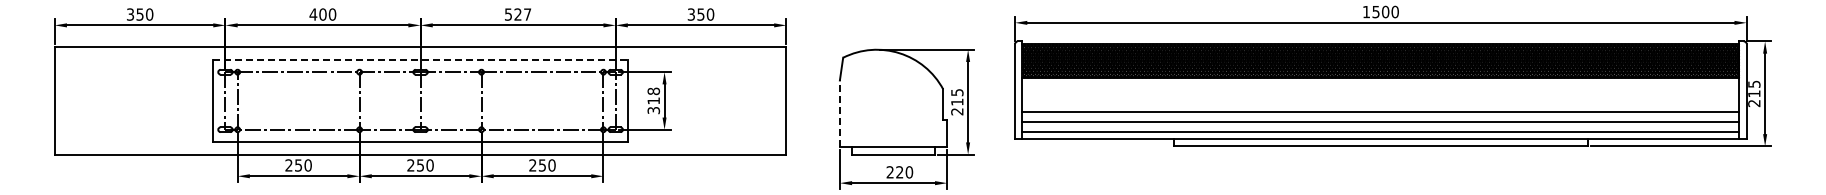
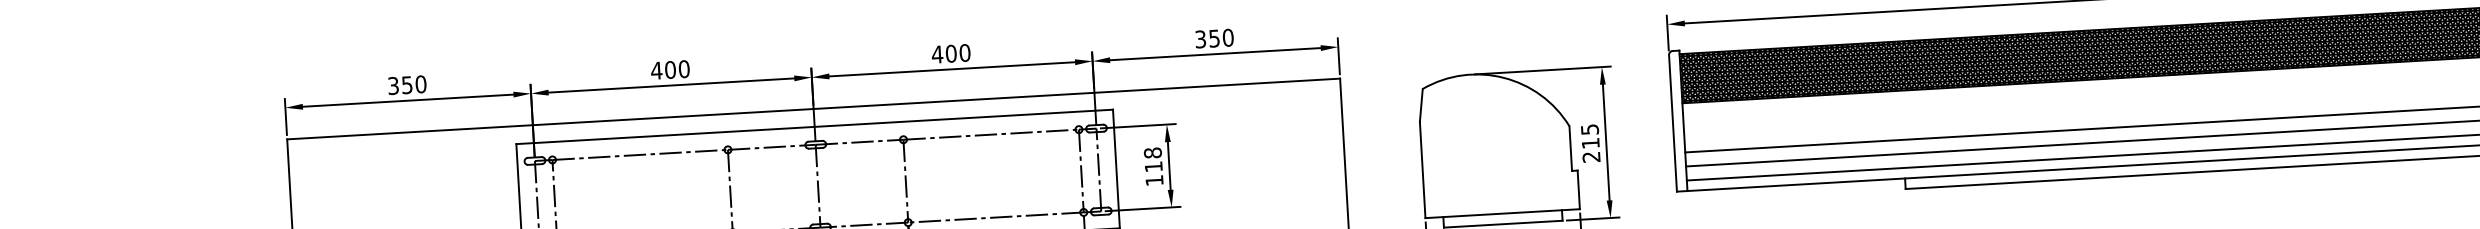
text: (517, 14) -> (950, 53), 527 -> 400
line: (421, 59) -> (816, 126), dashed -> solid
text: (653, 110) -> (1154, 180), 318 -> 118
line: (839, 113) -> (1422, 169), dashed -> solid

